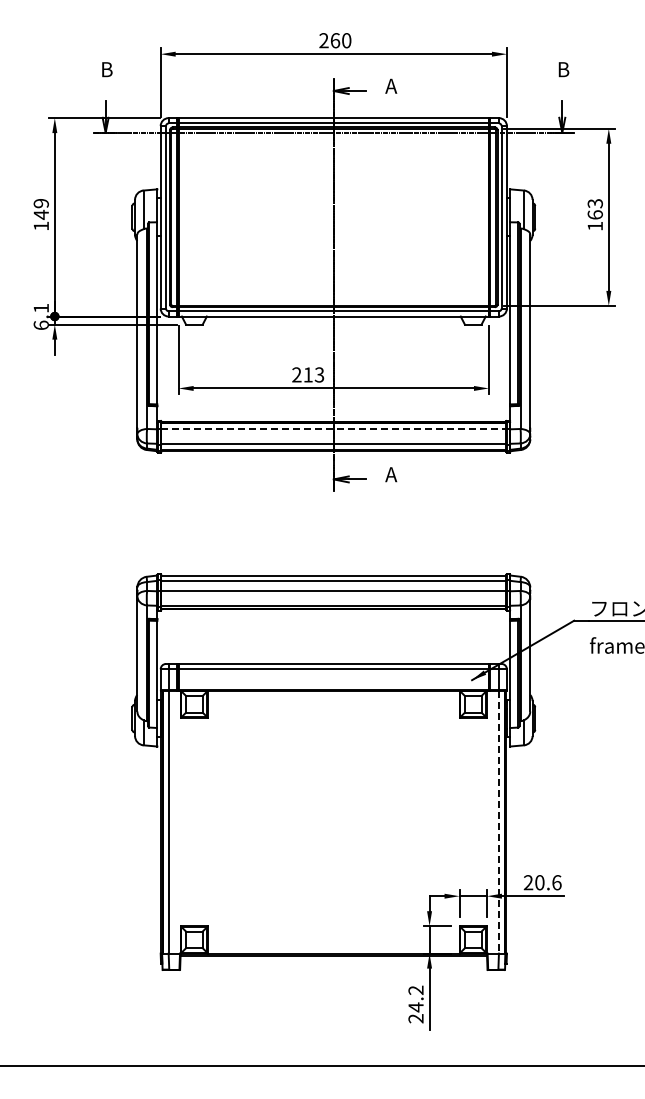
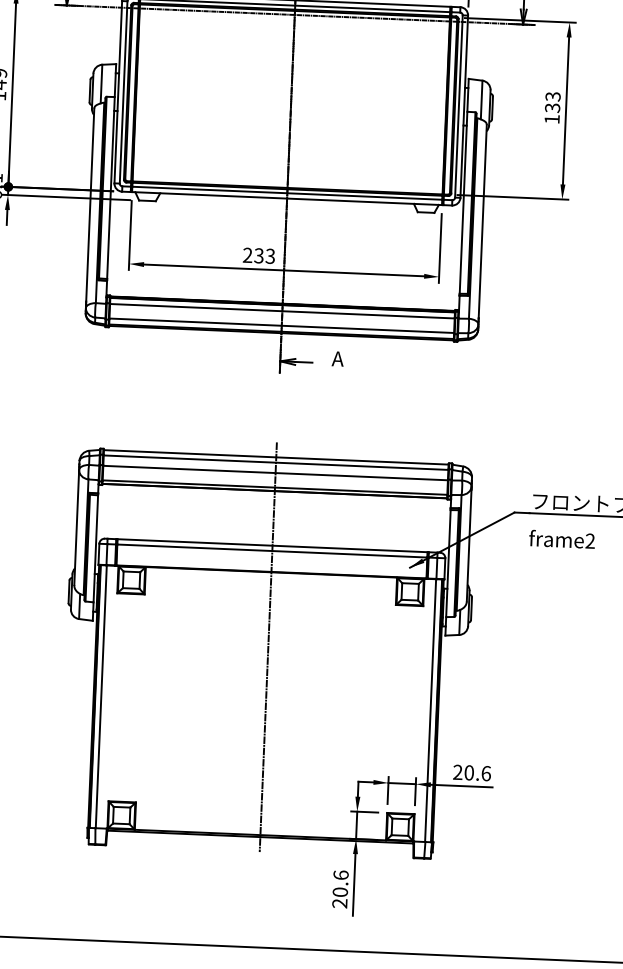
text: (594, 214) -> (551, 107), 163 -> 133
text: (307, 374) -> (258, 255), 213 -> 233
line: (334, 429) -> (283, 311), dashed -> solid
line: (333, 765) -> (268, 647), added
line: (498, 822) -> (430, 711), dashed -> solid
text: (415, 998) -> (340, 883), 24.2 -> 20.6

